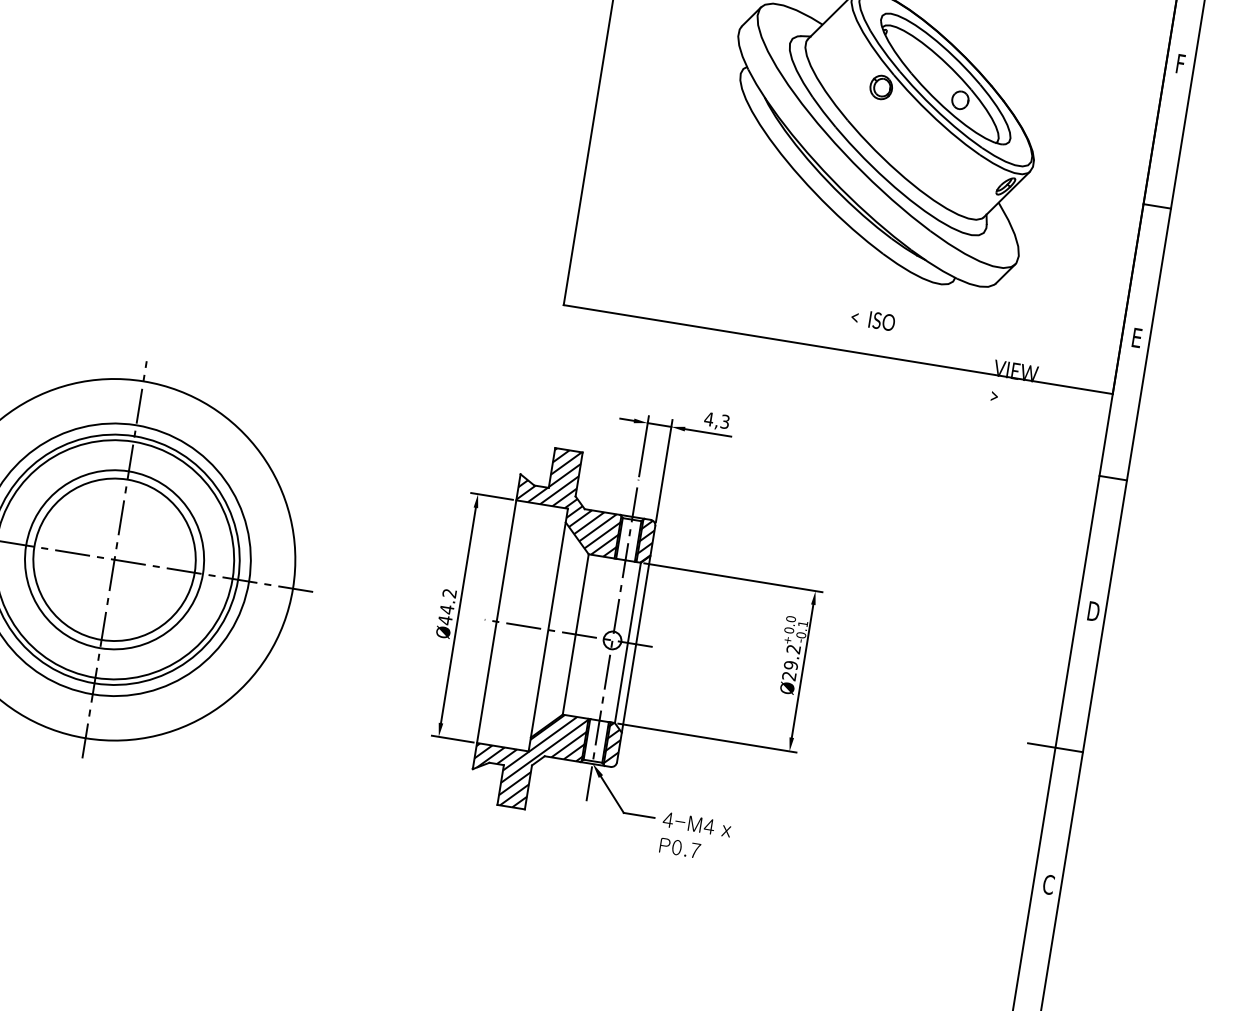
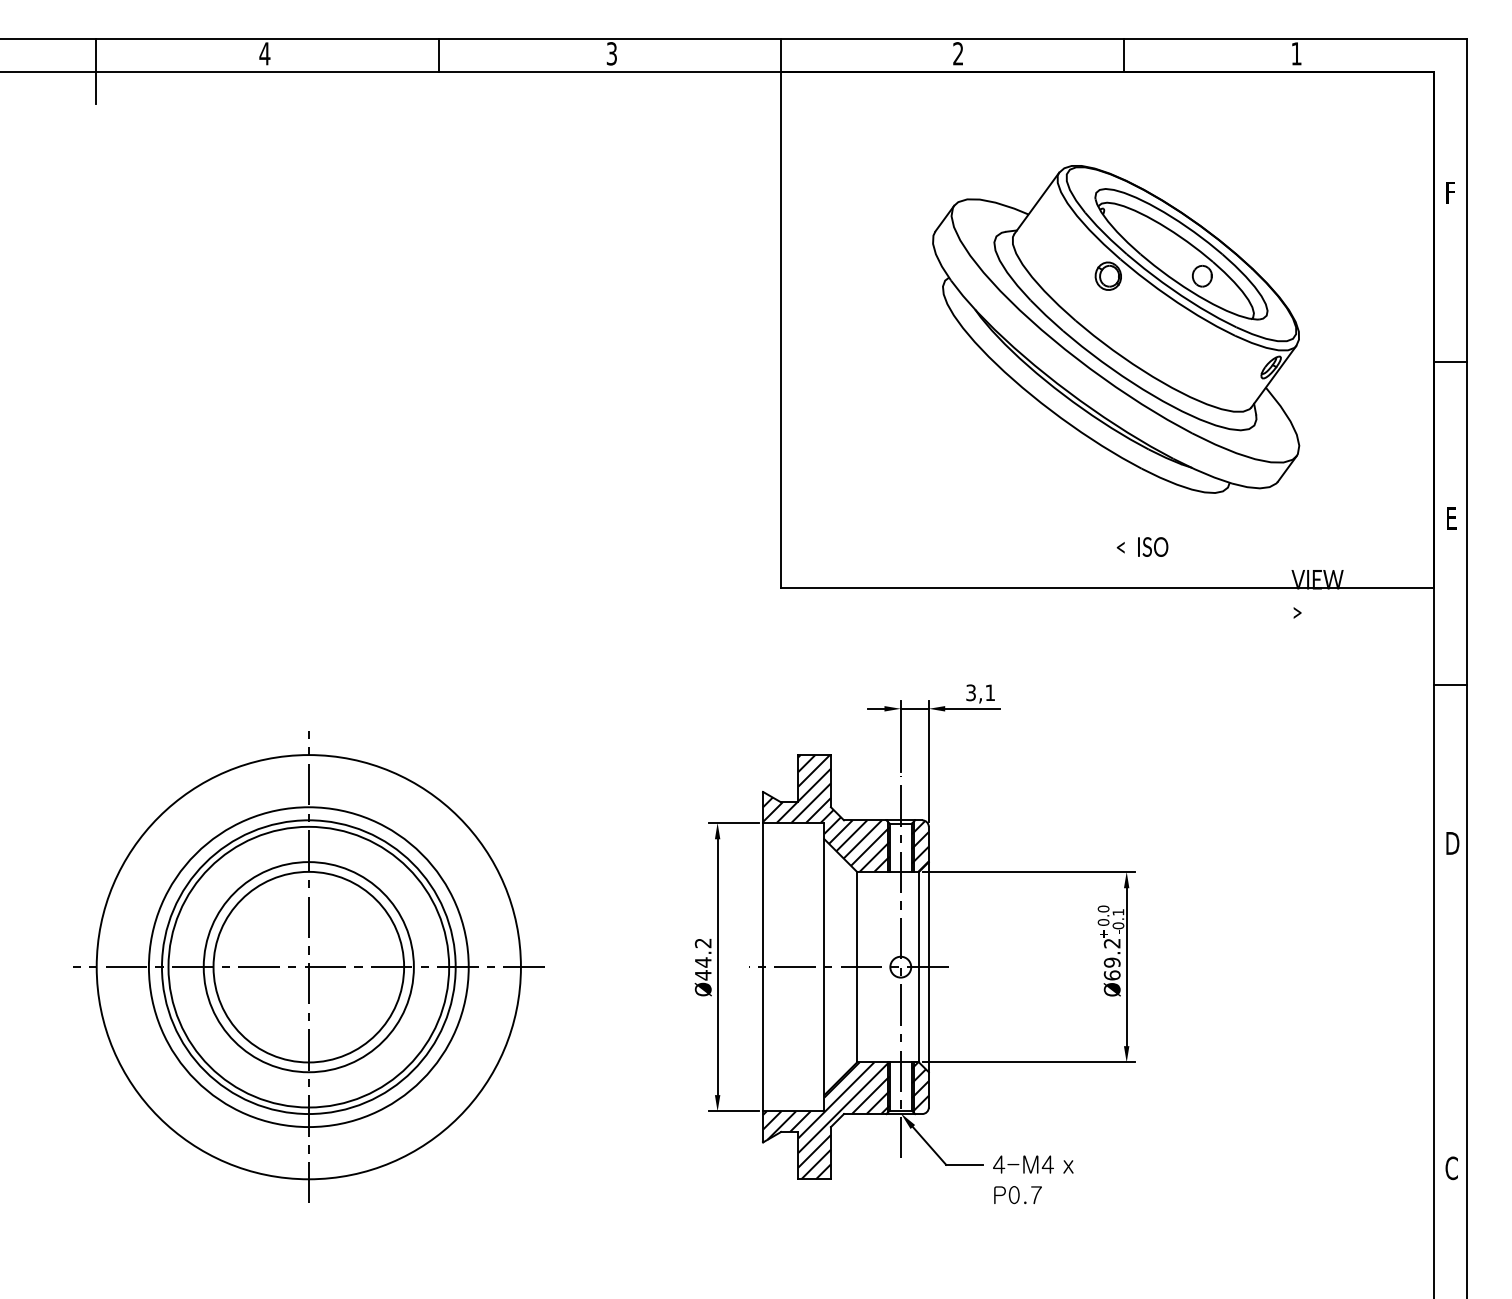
text: (717, 420) -> (980, 692), 4,3 -> 3,1
text: (788, 676) -> (1111, 975), Ø29.2 -> Ø69.2
line: (1055, 747) -> (1433, 1008), removed

